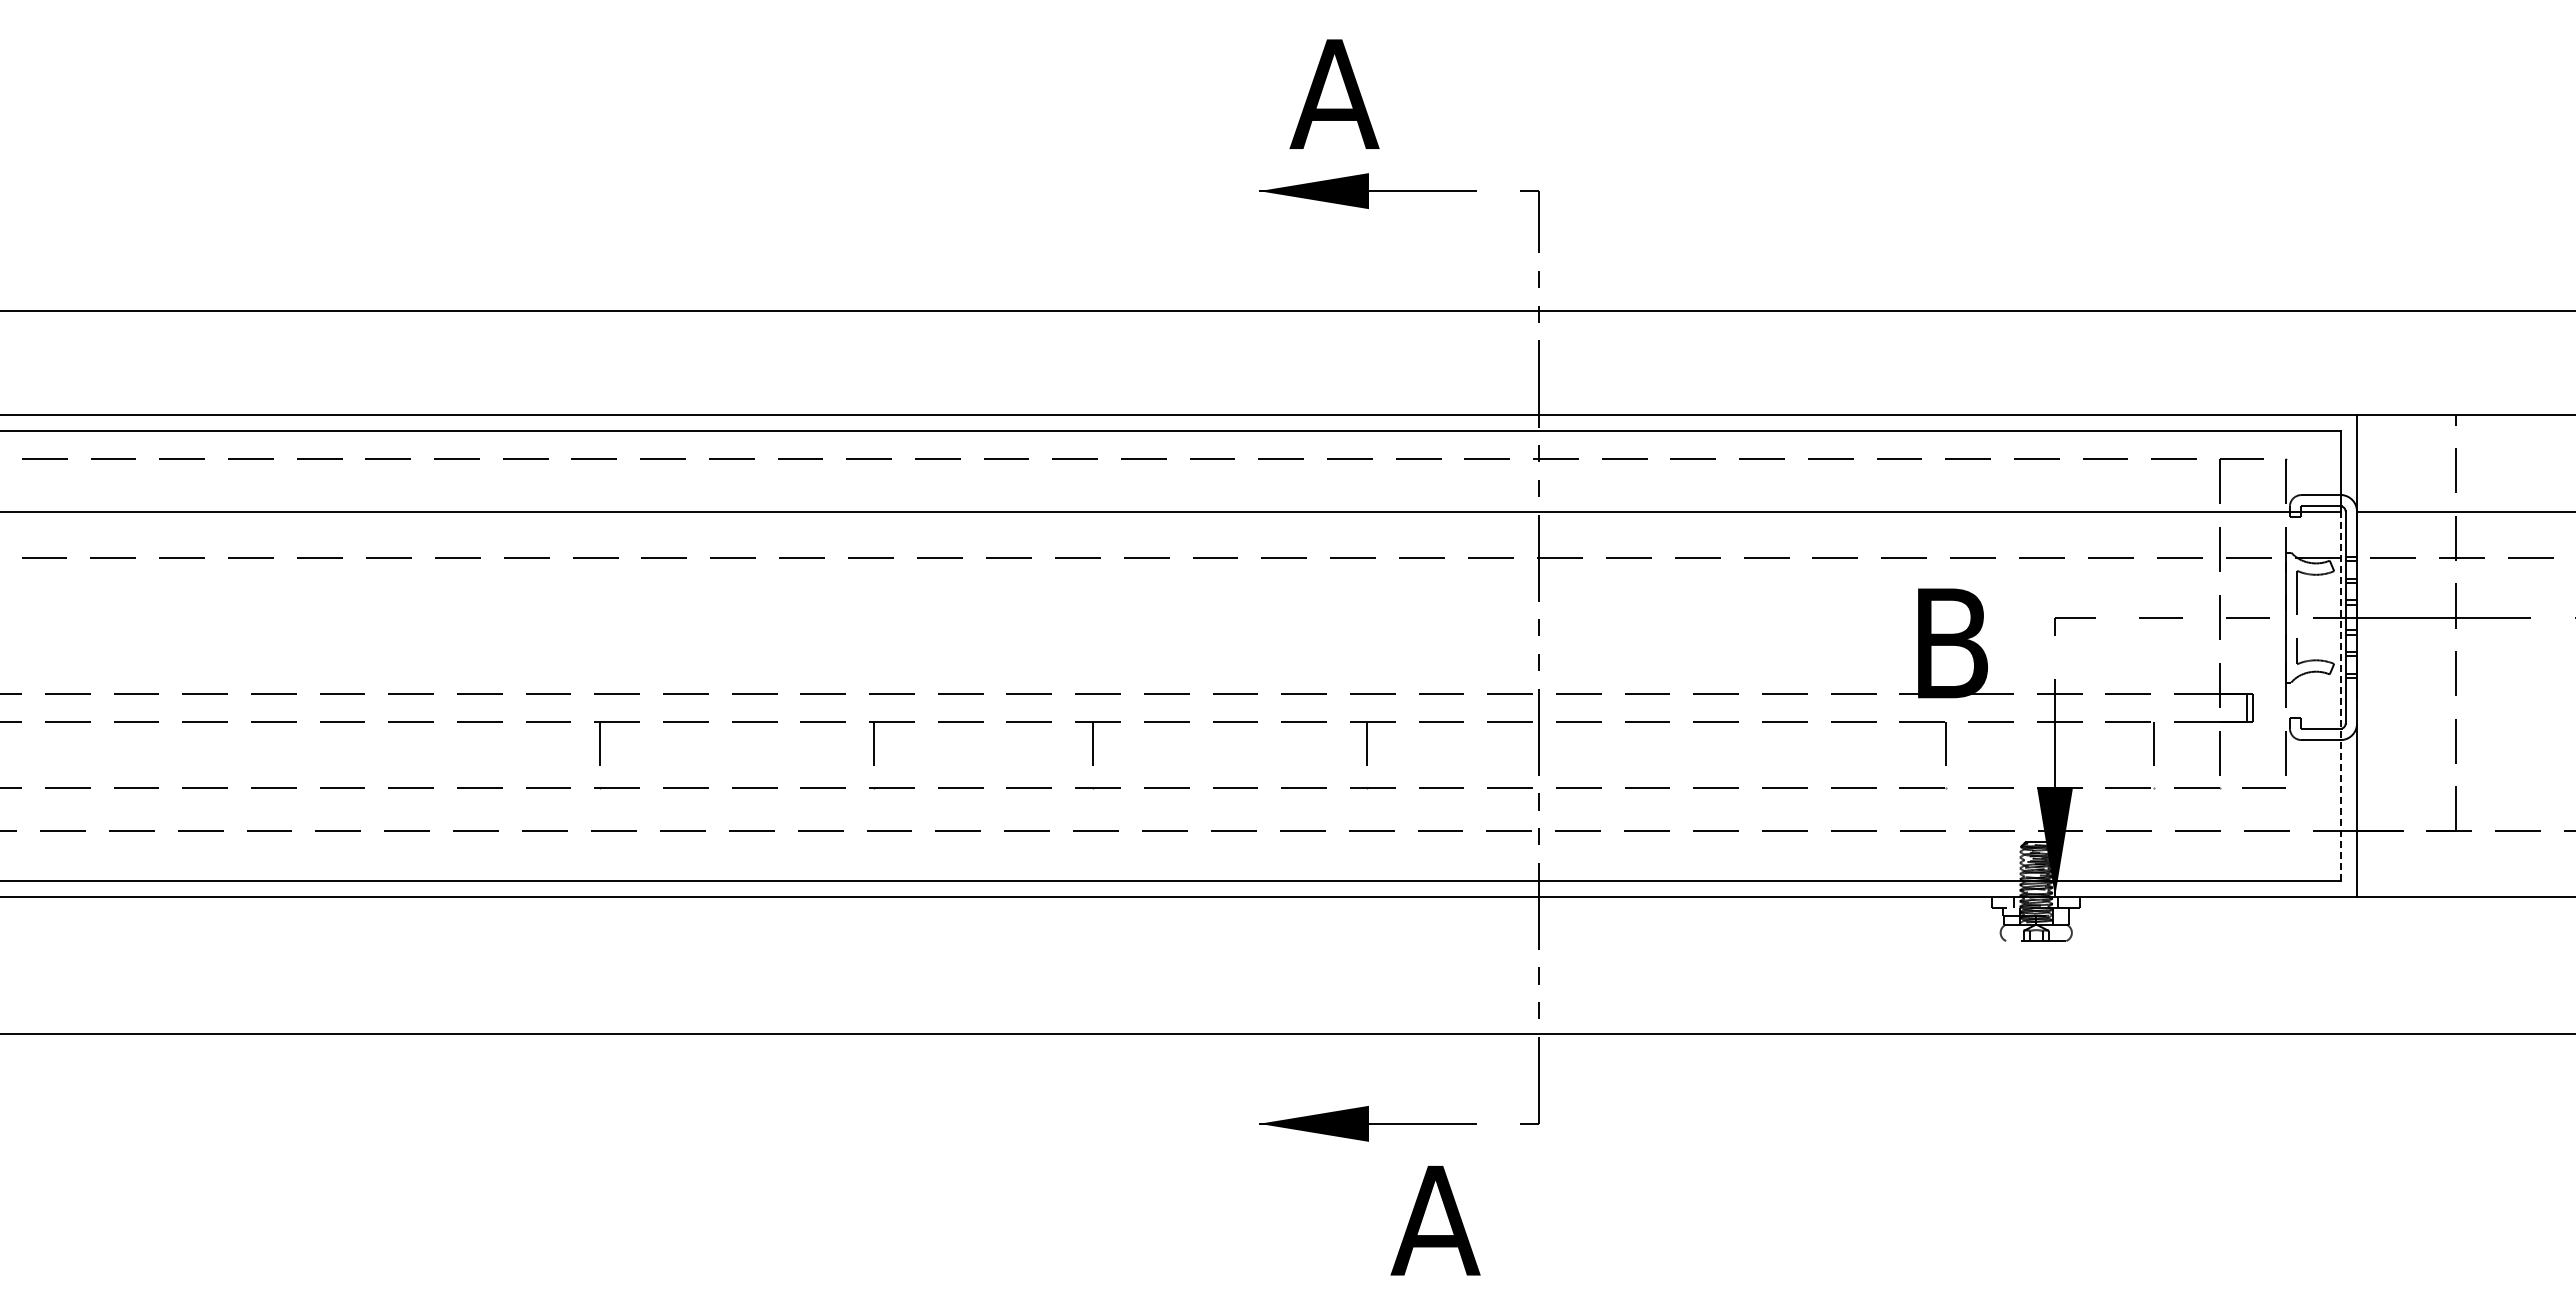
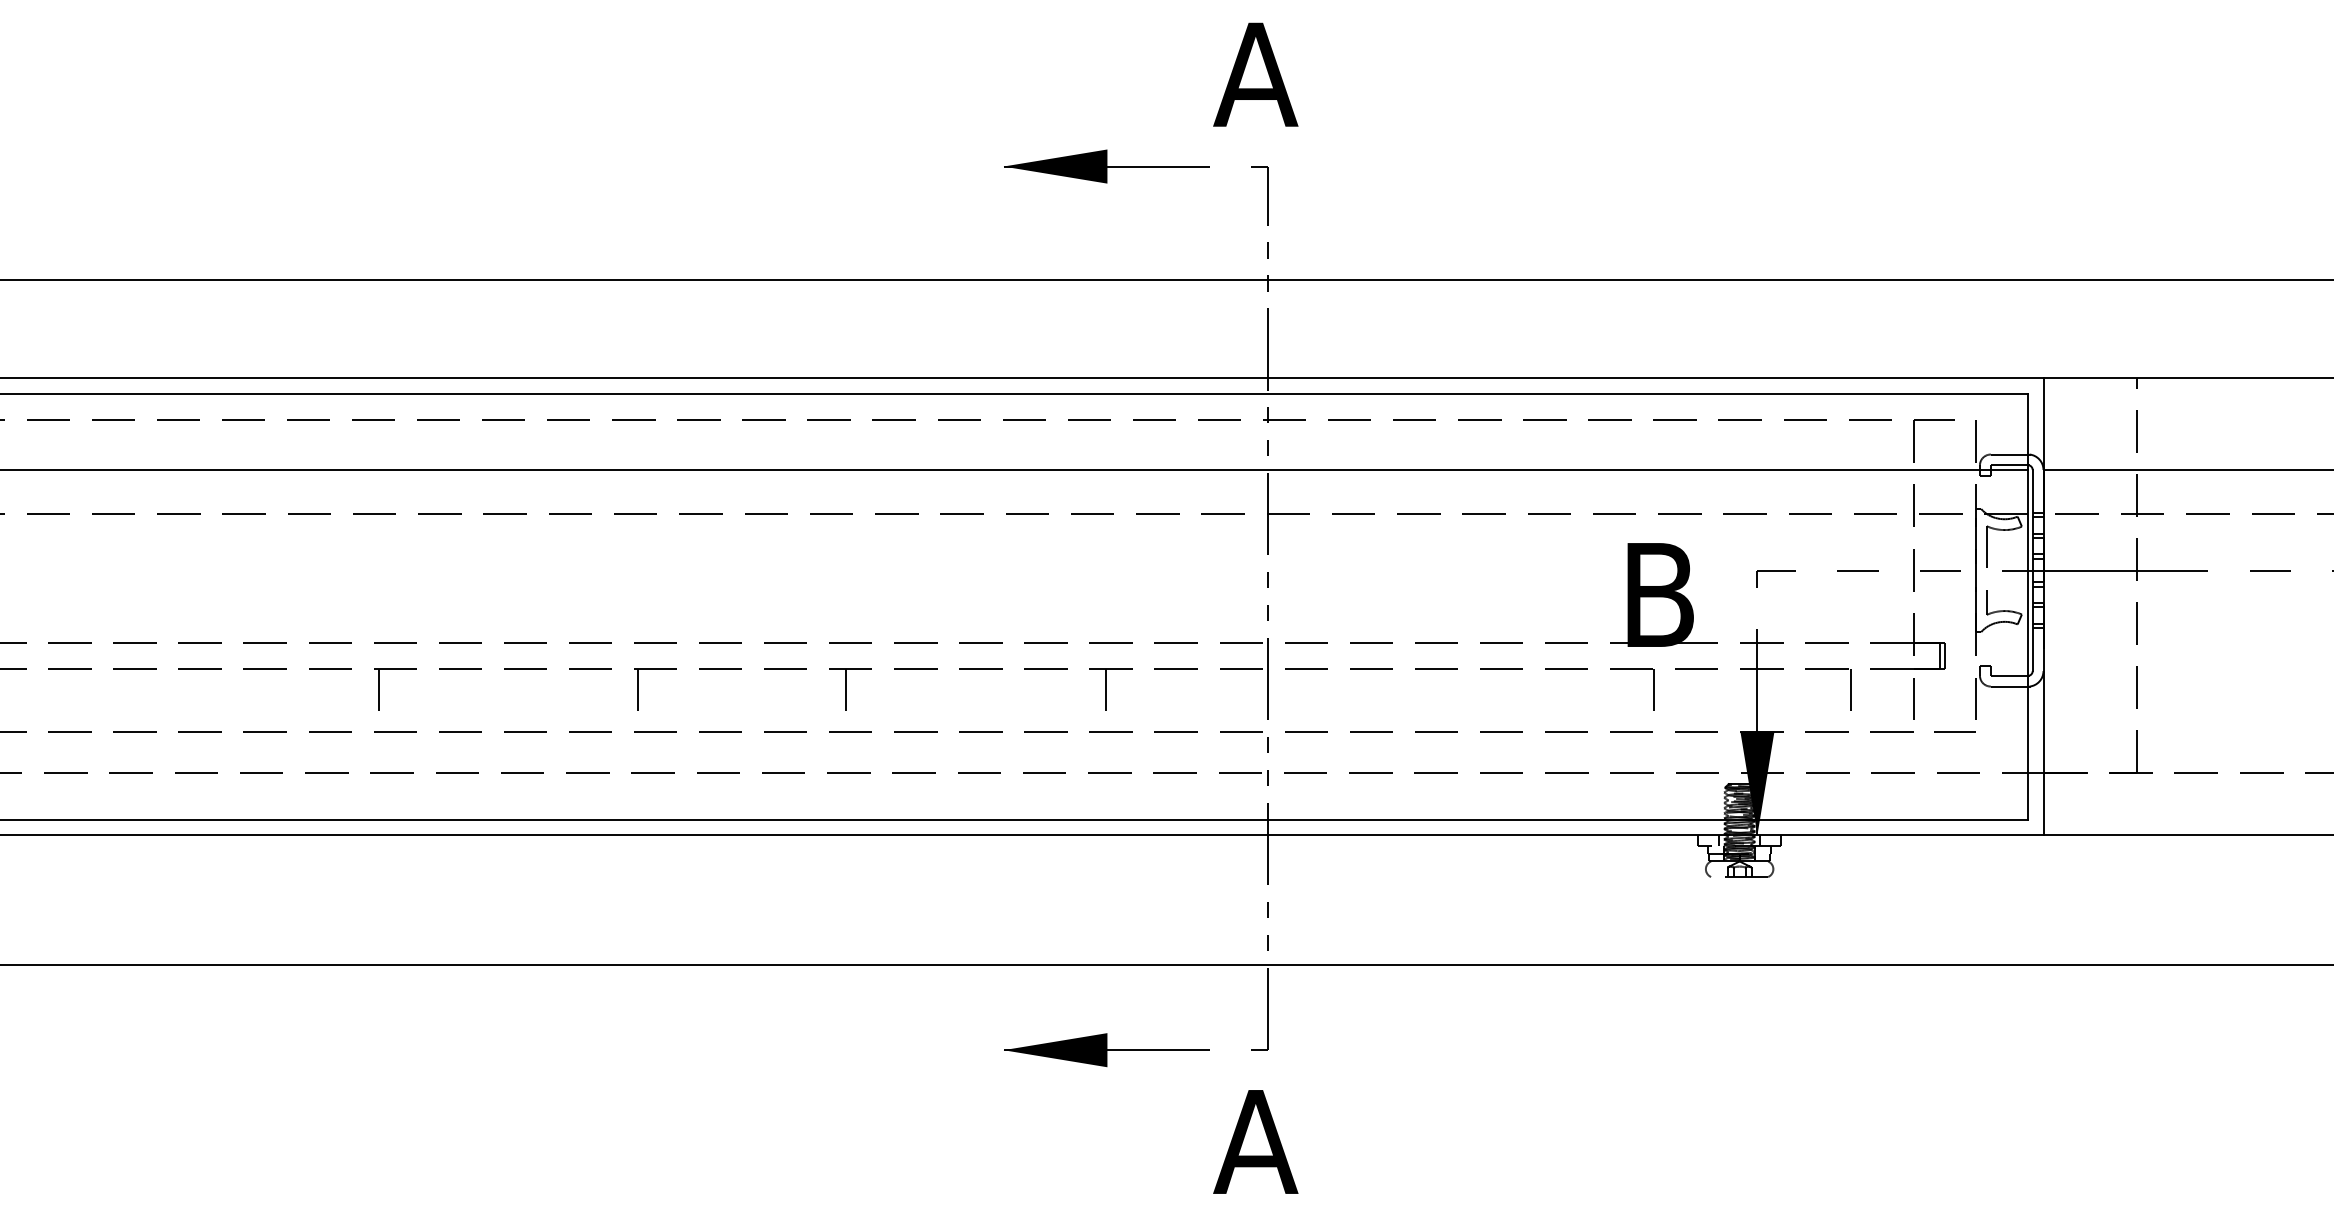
text: (1334, 93) -> (1255, 74), moved
line: (2340, 696) -> (2027, 645), dashed -> solid
text: (1435, 1220) -> (1255, 1141), moved

